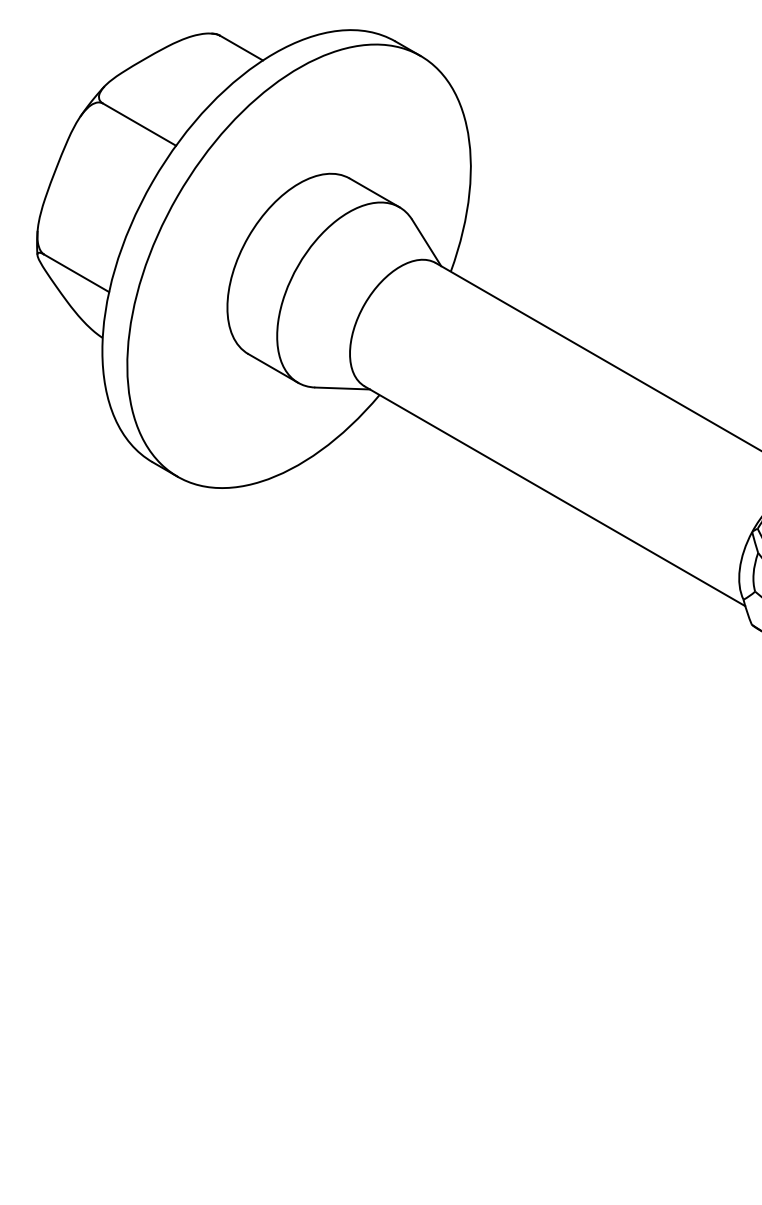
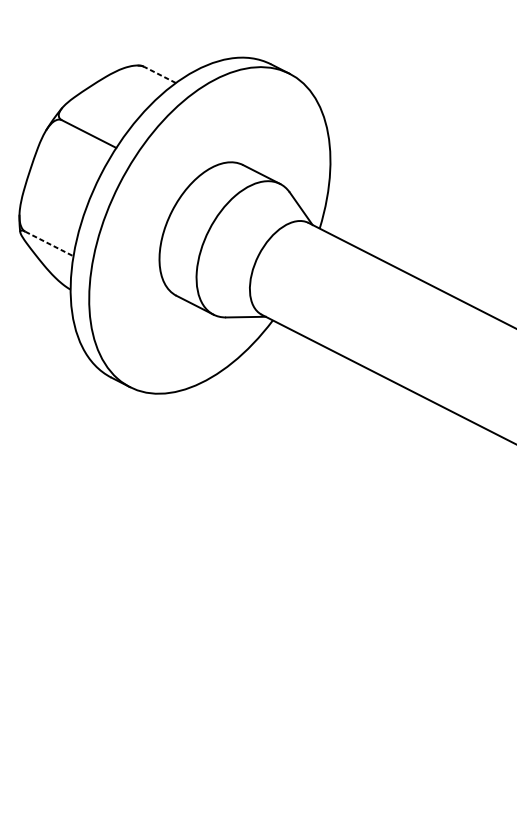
line: (241, 48) -> (159, 75), solid -> dashed
line: (77, 273) -> (49, 244), solid -> dashed

